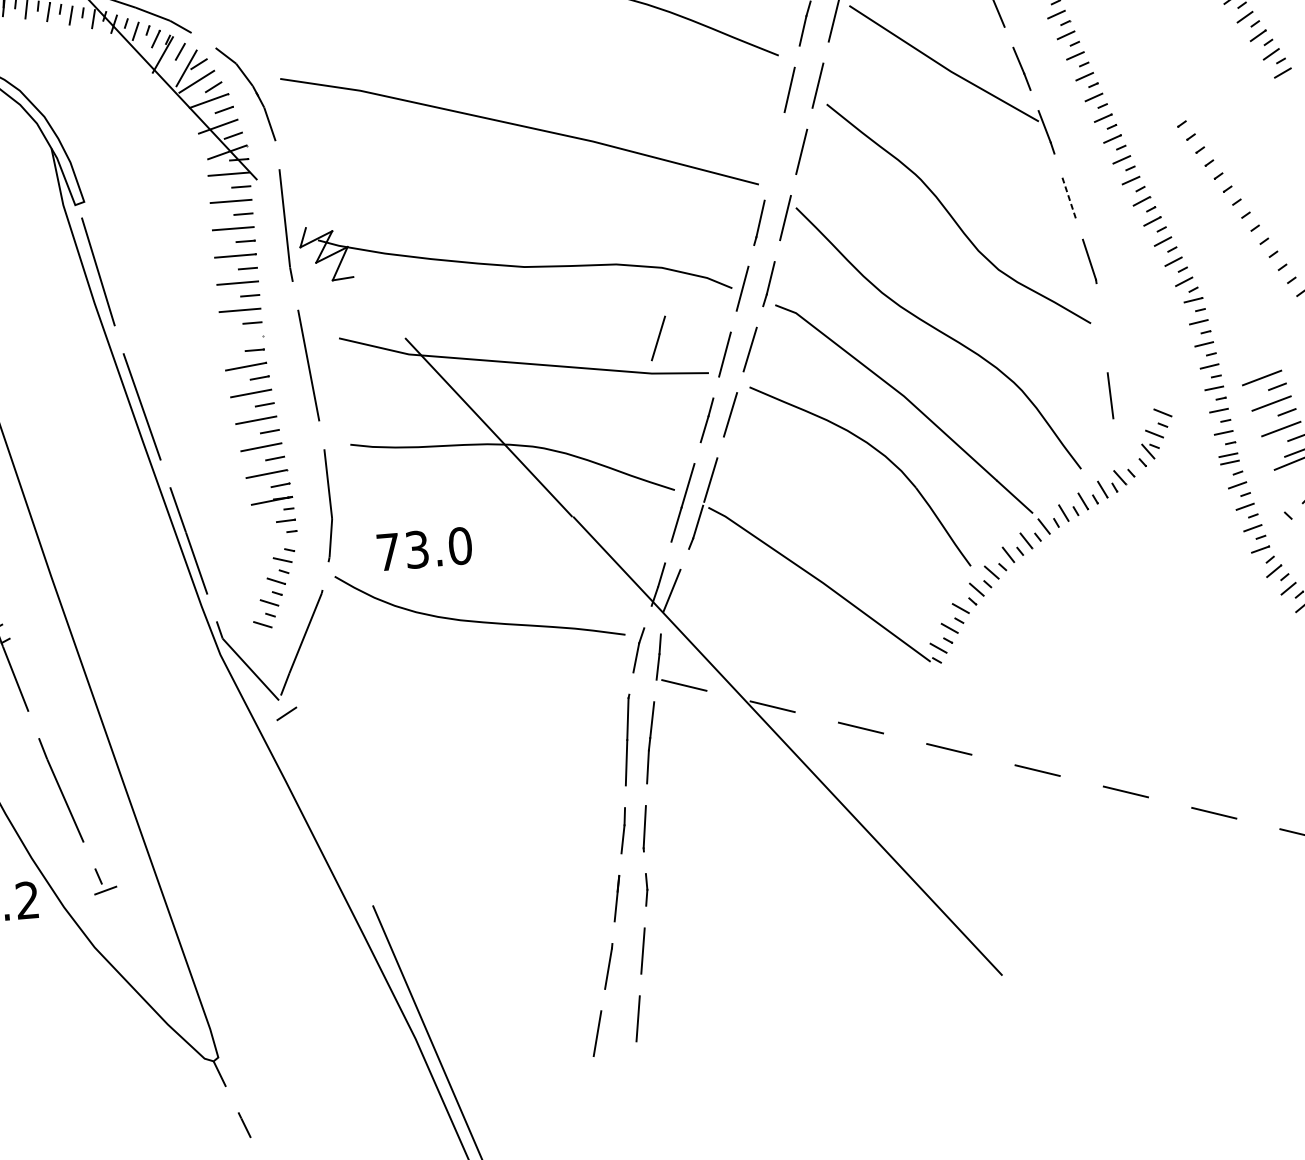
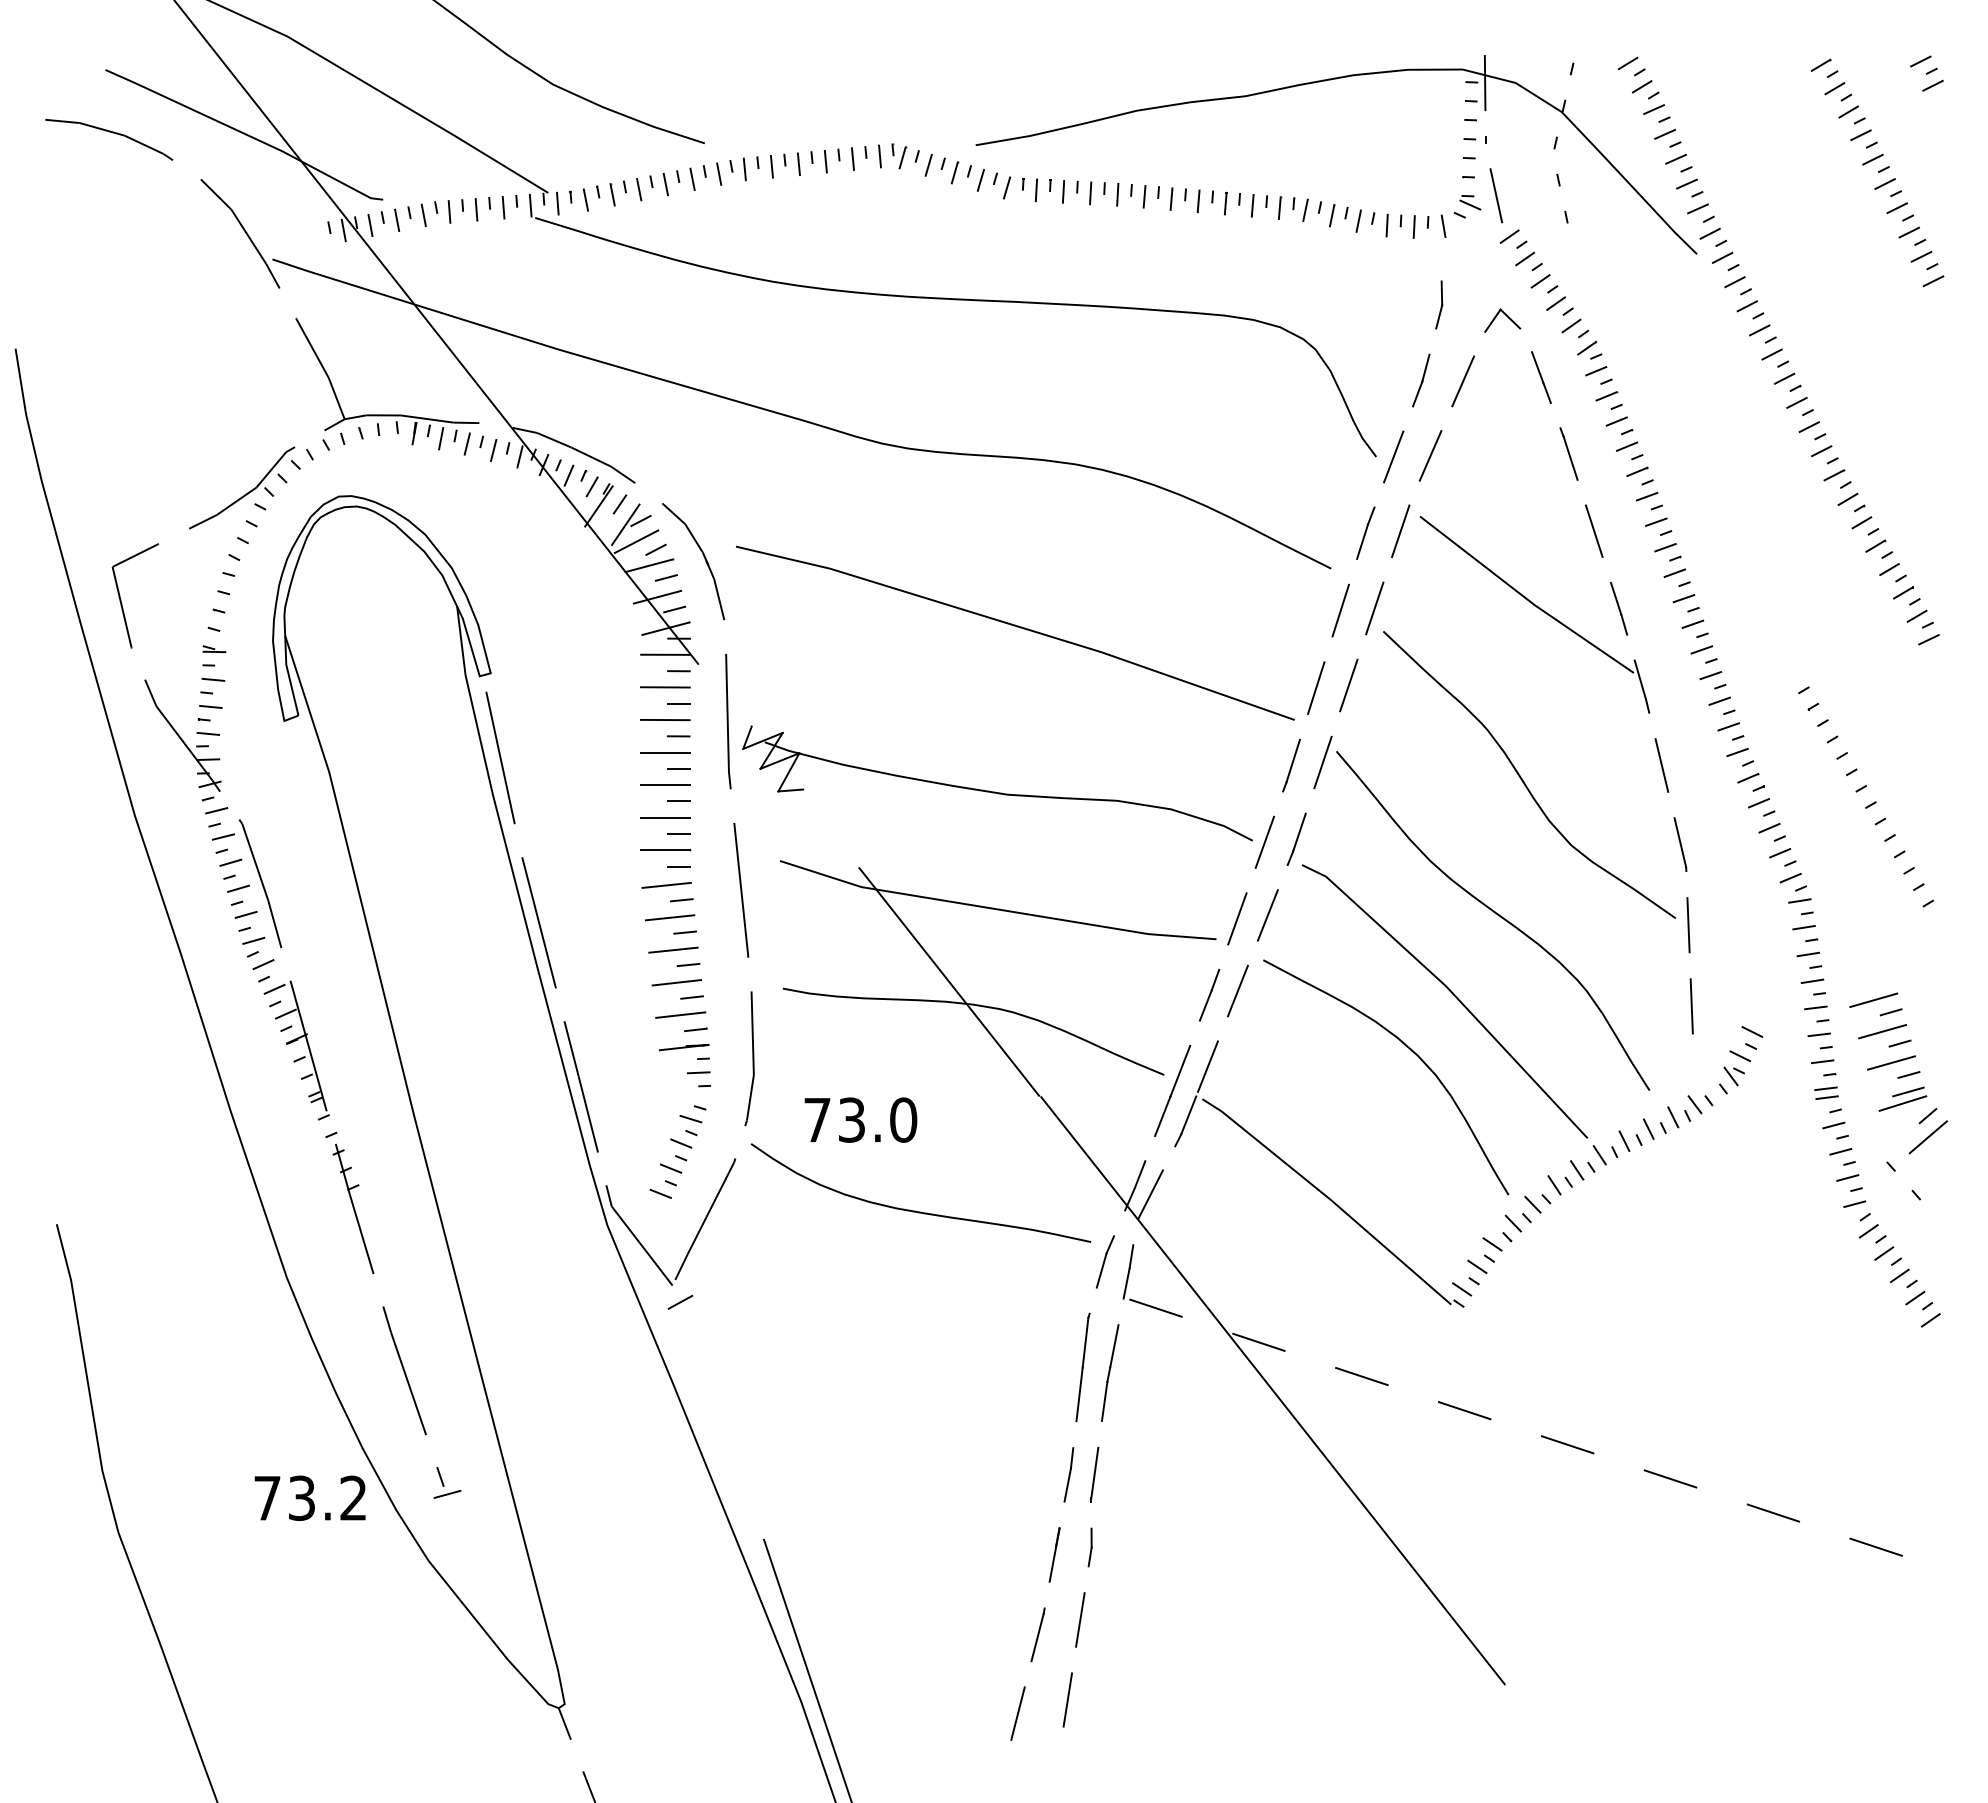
line: (774, 155) -> (1316, 687), added
line: (1068, 196) -> (1661, 765), dashed -> solid
line: (1102, 328) -> (1688, 925), added
line: (241, 337) -> (664, 850), added
line: (658, 338) -> (1159, 892), removed

